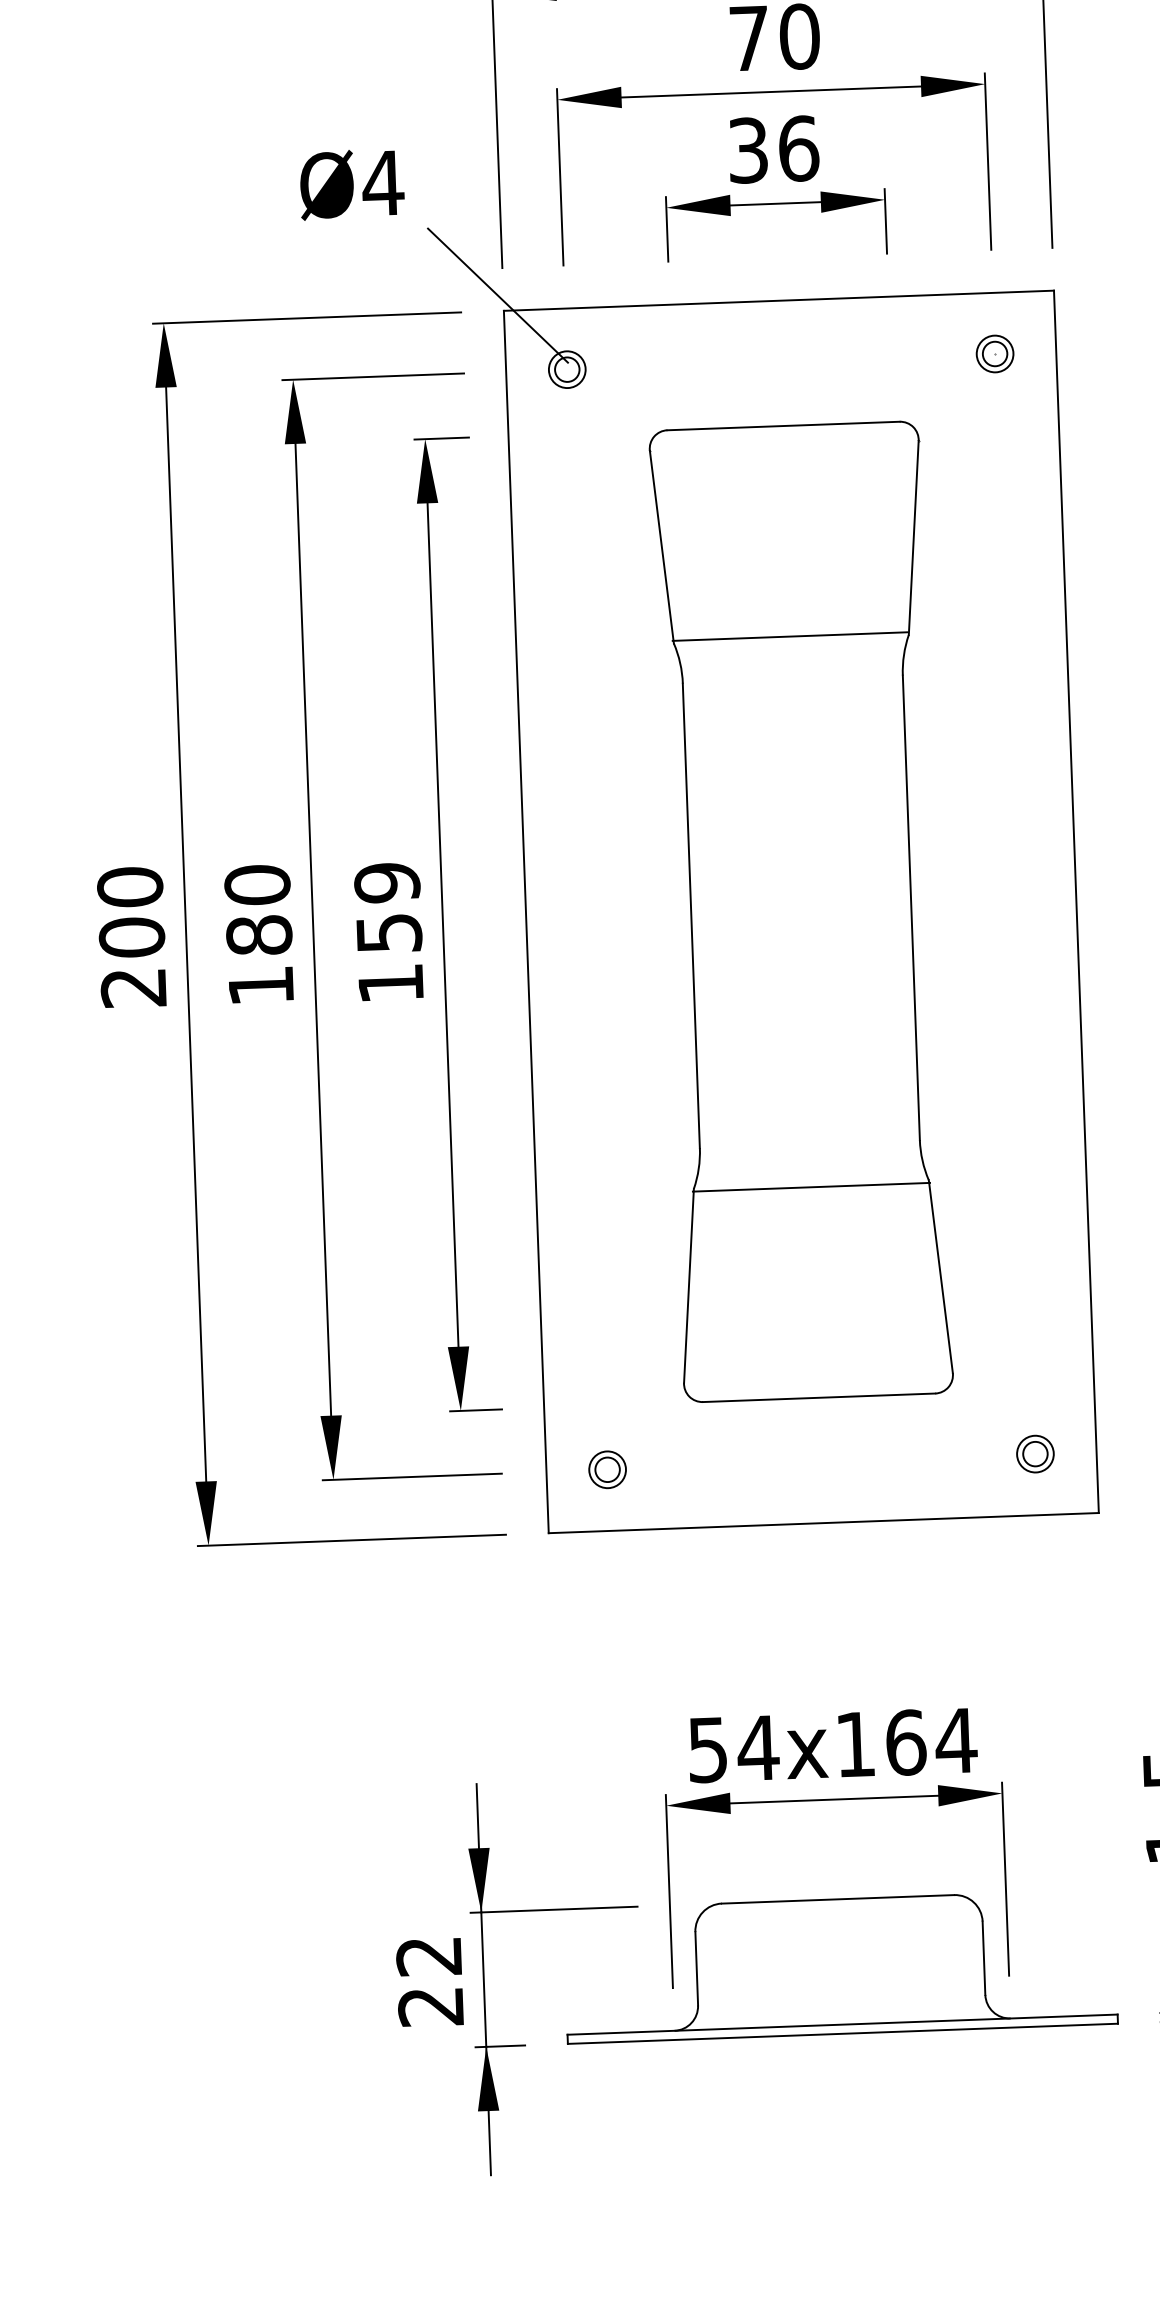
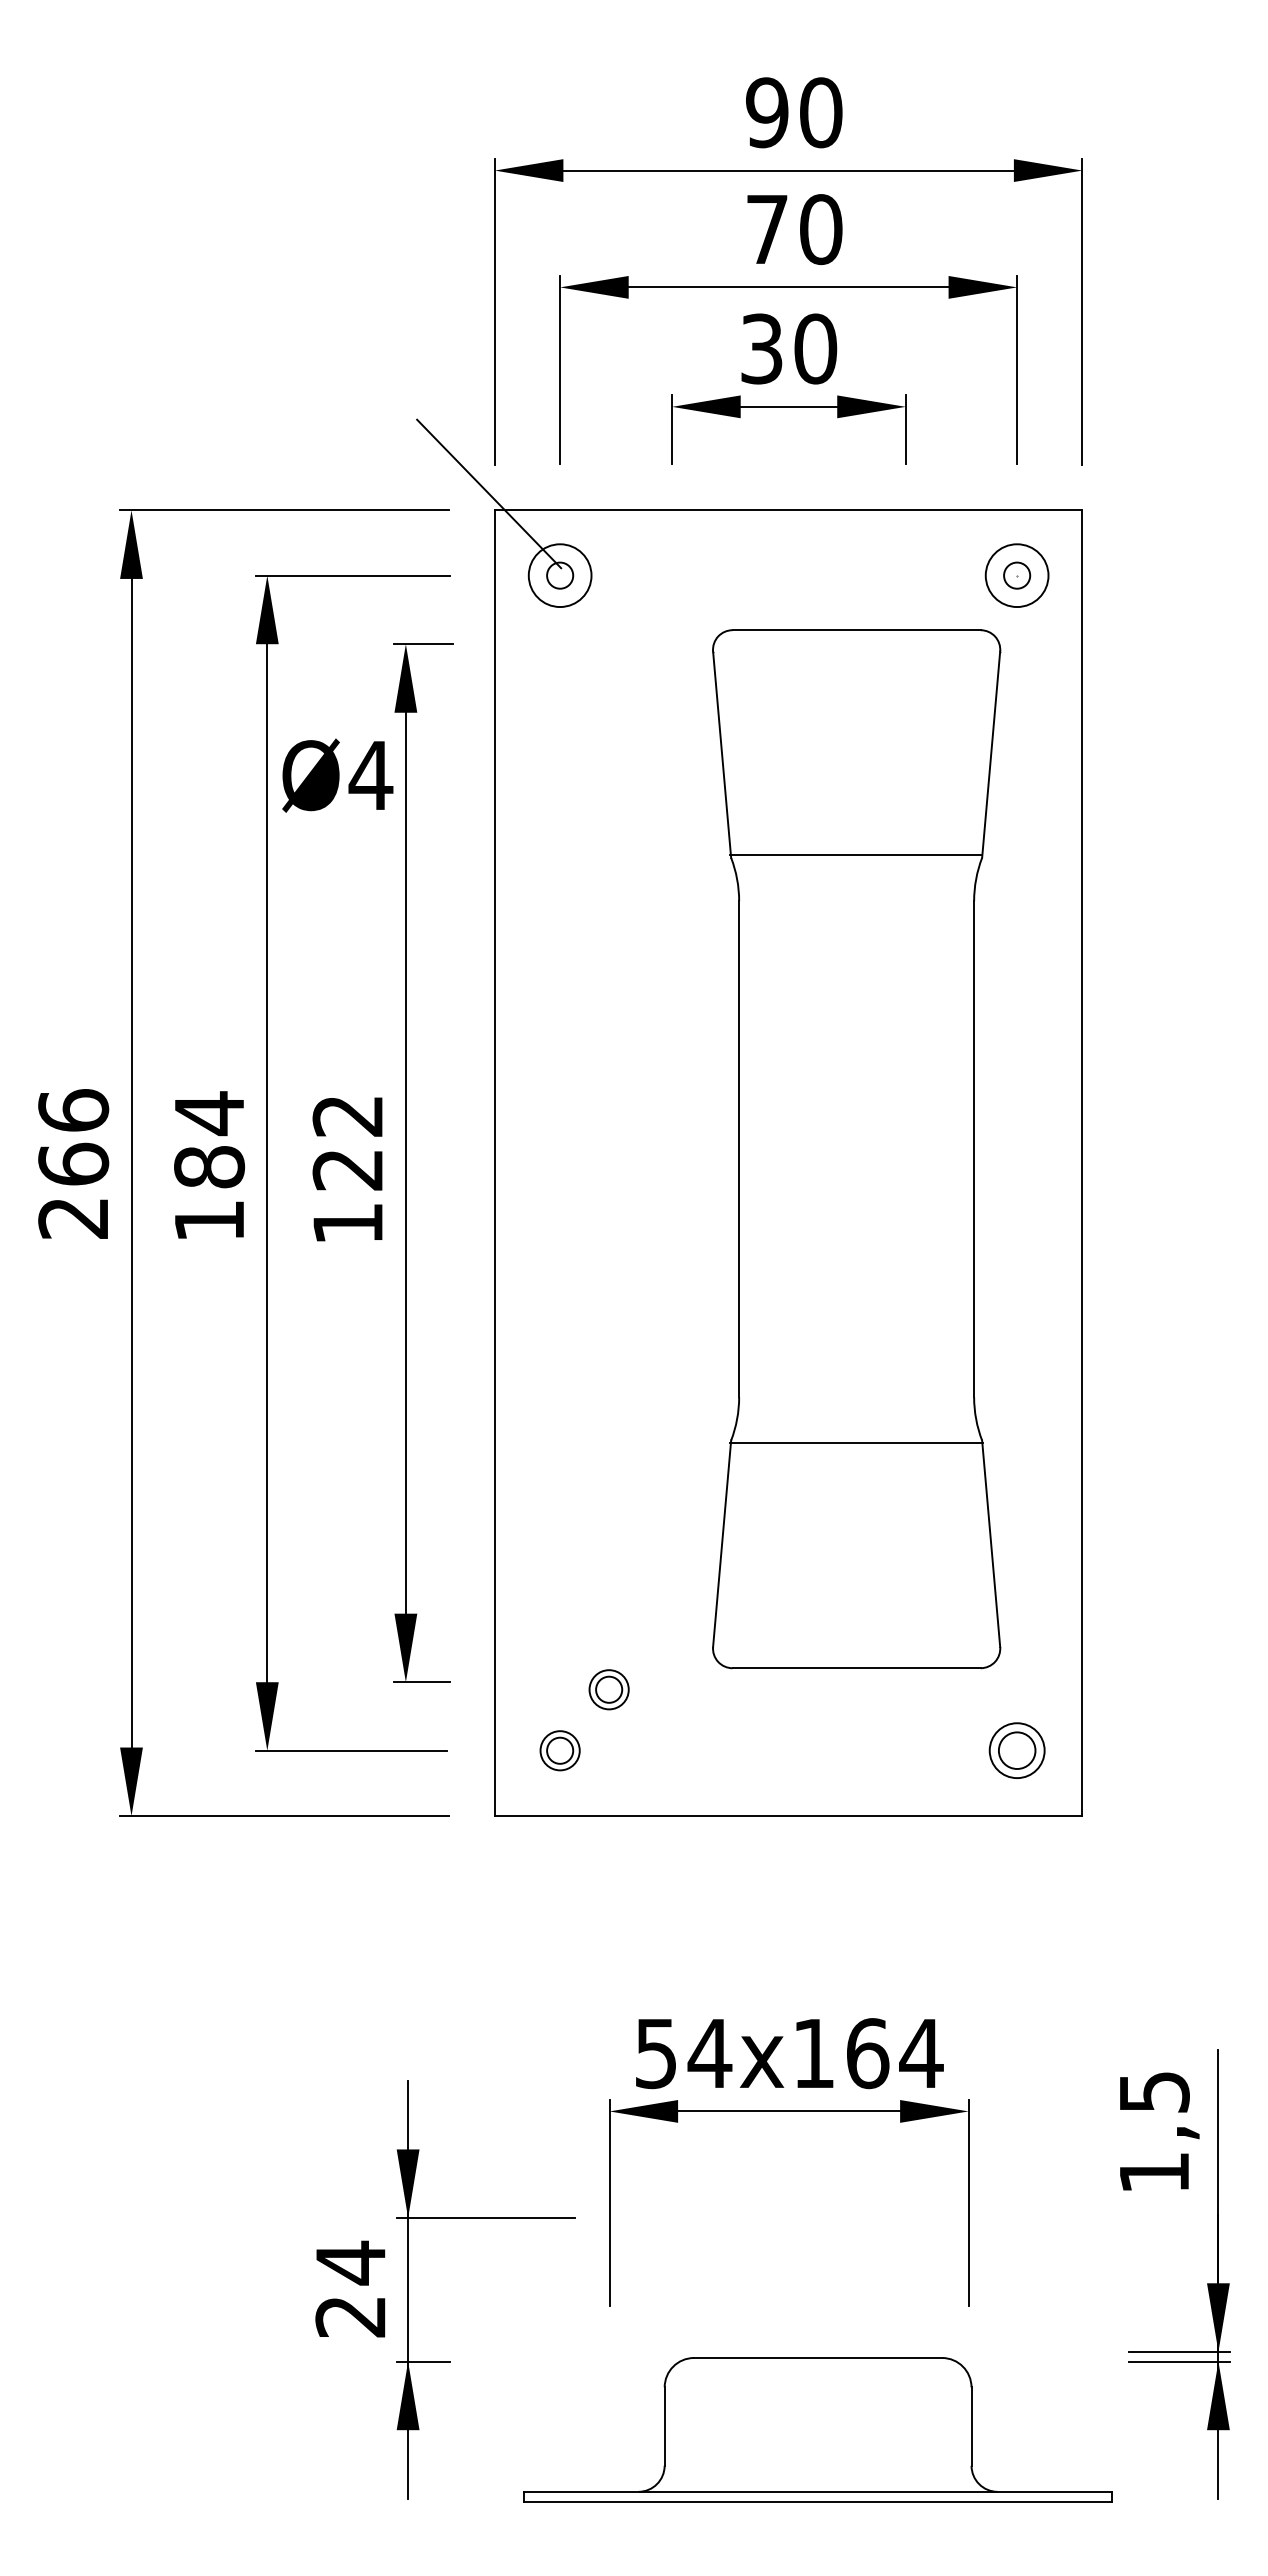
text: (798, 148) -> (815, 348), 36 -> 30
text: (351, 184) -> (337, 775), moved
circle: (994, 353) -> (1016, 575), size x1.6
circle: (566, 369) -> (559, 575), size x1.6
text: (257, 885) -> (209, 1113), 180 -> 184
text: (387, 907) -> (347, 1142), 159 -> 122
text: (130, 912) -> (73, 1137), 200 -> 266
part: (801, 912) -> (856, 1149), moved
part: (650, 1410) -> (608, 1689), added
part: (1034, 1453) -> (1016, 1750), size x1.4
text: (428, 1956) -> (350, 2262), 22 -> 24
part: (839, 1966) -> (817, 2429), moved

